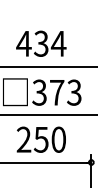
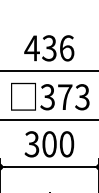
text: (58, 43) -> (66, 48), 434 -> 436
text: (32, 139) -> (40, 144), 250 -> 300

